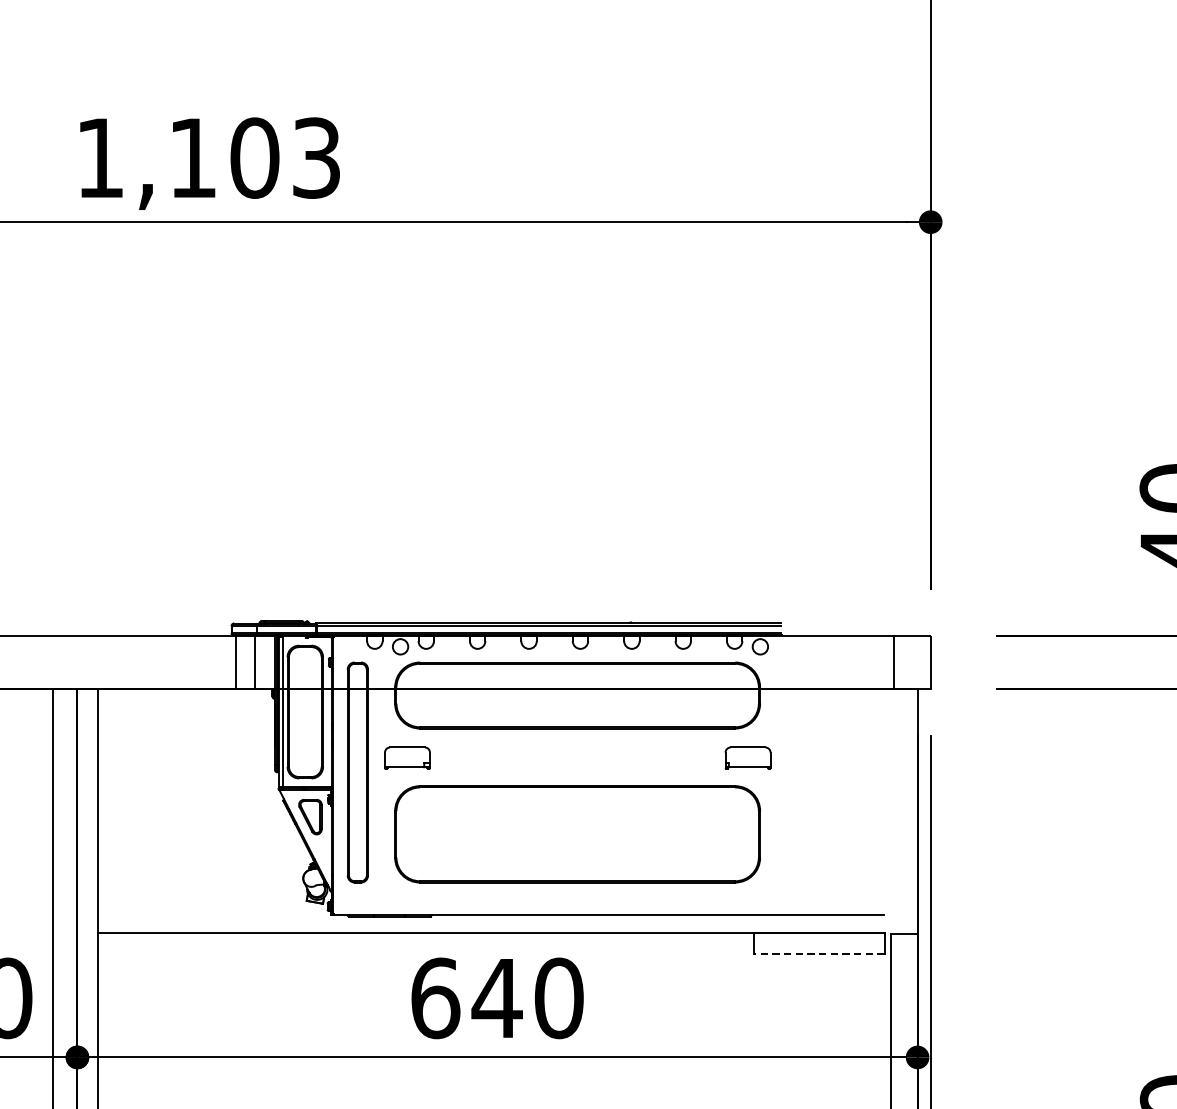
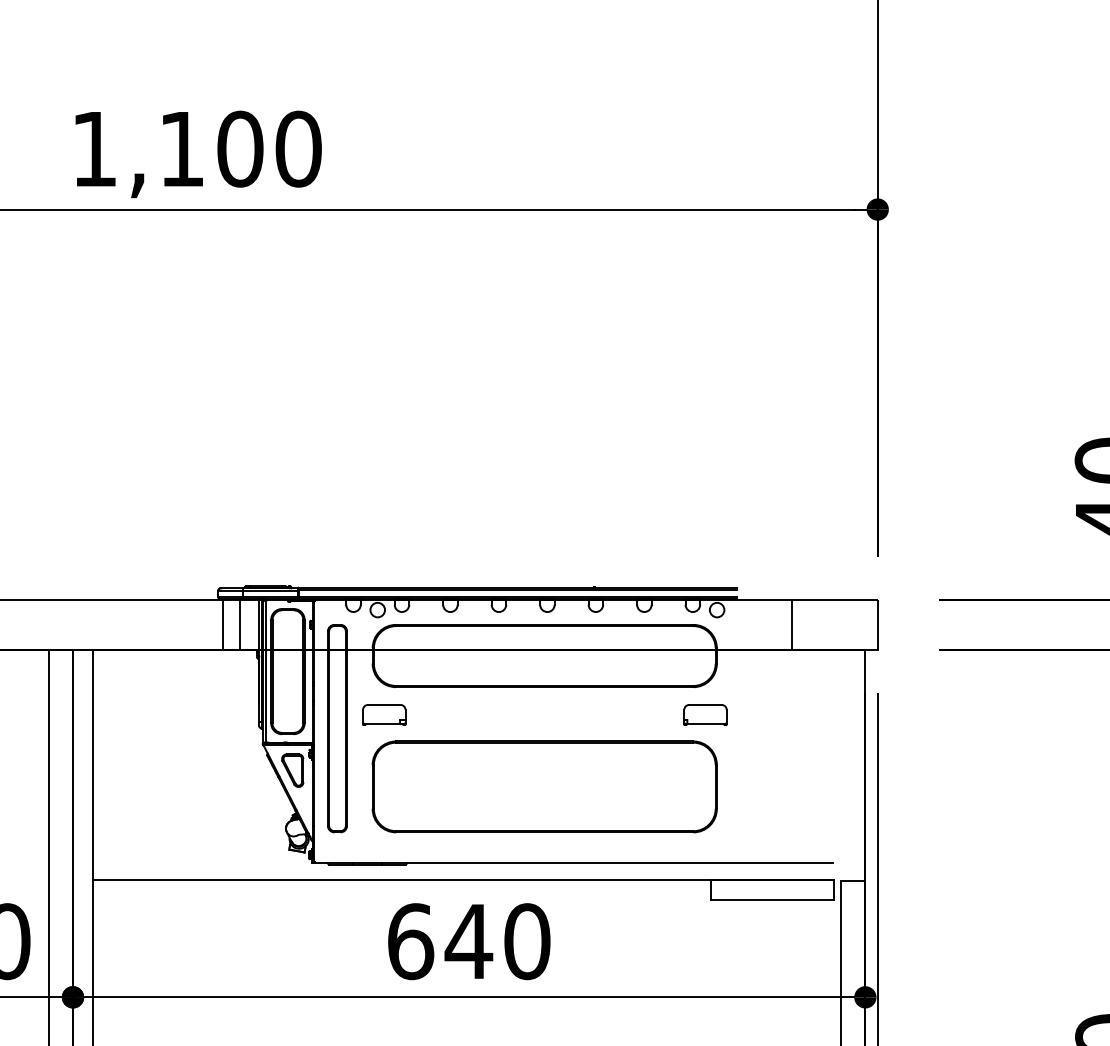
text: (316, 157) -> (298, 148), 1,103 -> 1,100
line: (894, 662) -> (792, 624), moved
line: (819, 953) -> (772, 899), dashed -> solid

